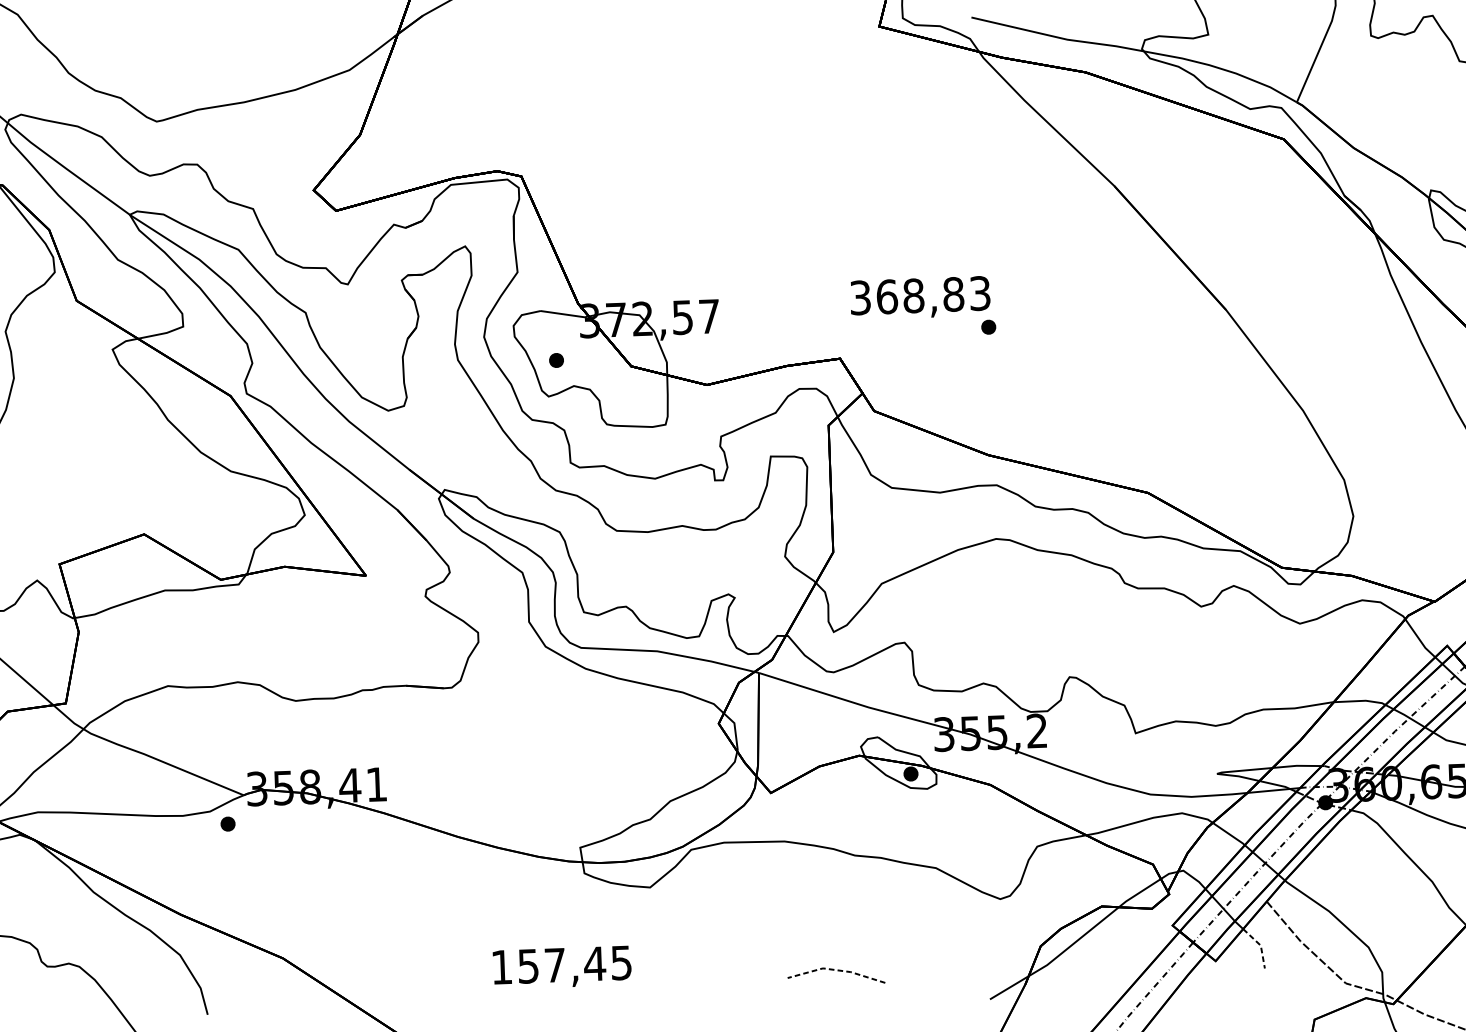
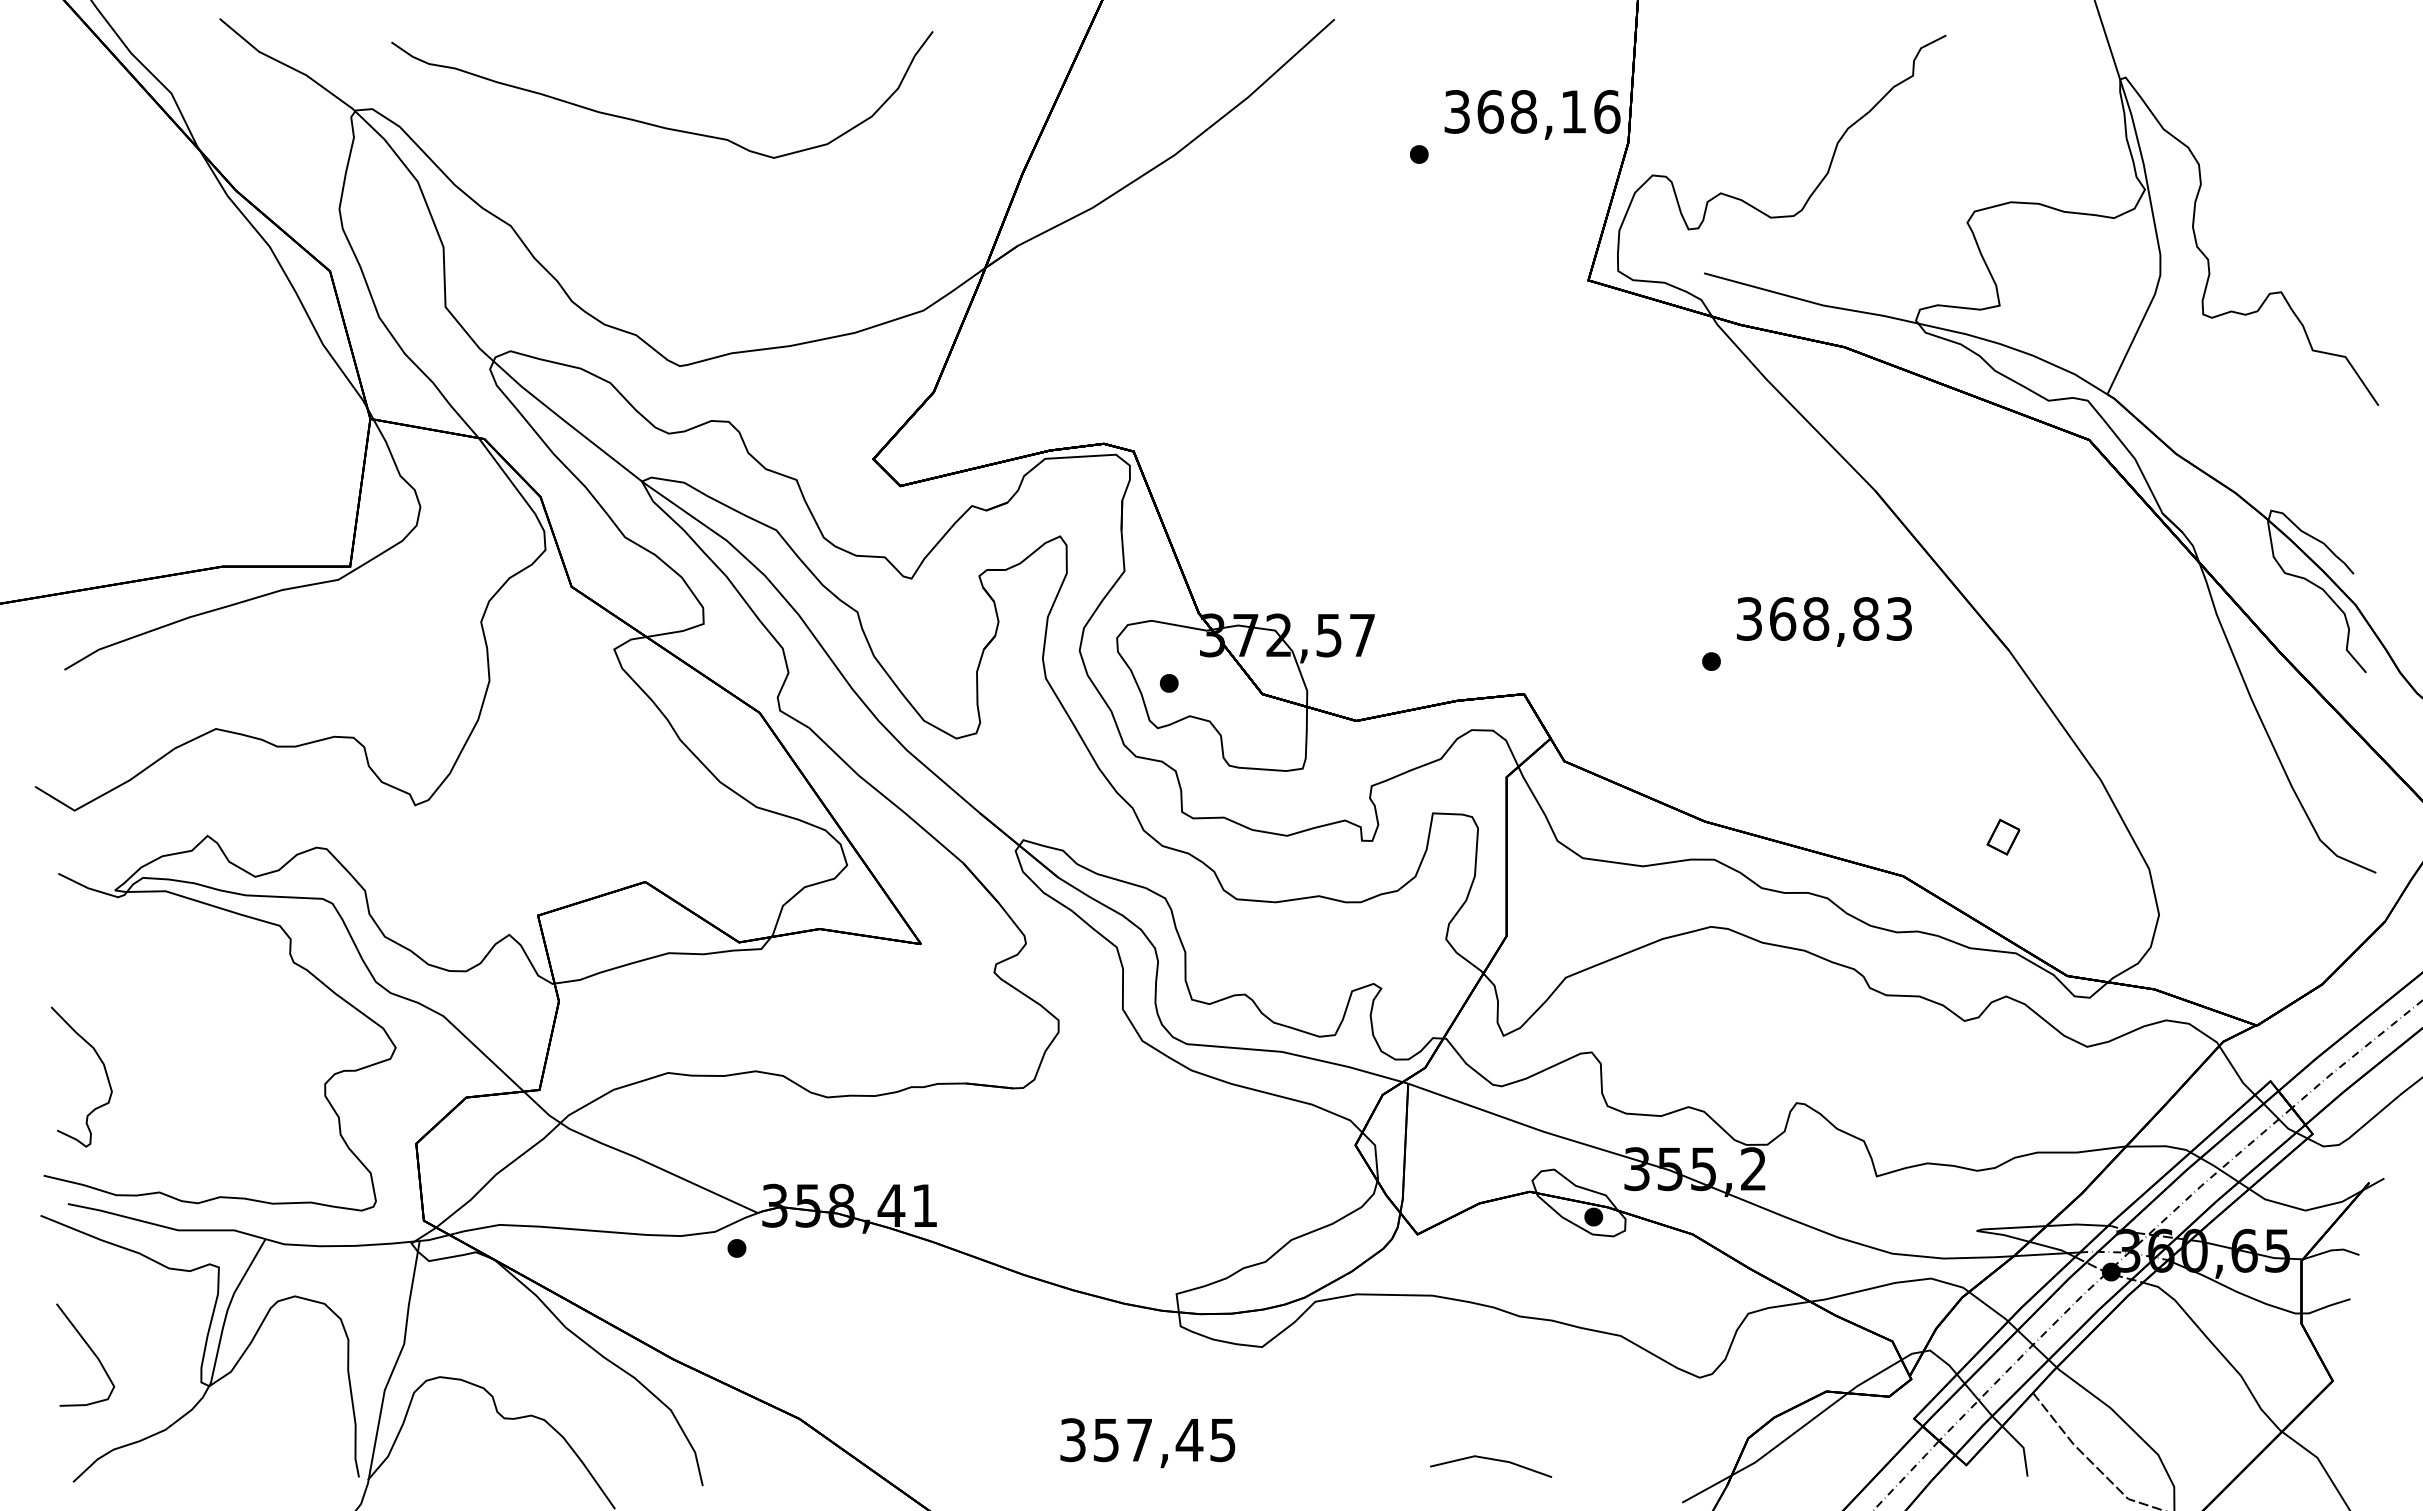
text: (920, 297) -> (1824, 621), moved
part: (1226, 459) -> (2003, 837), added
line: (1259, 945) -> (2022, 1447), dashed -> solid
text: (501, 967) -> (1072, 1440), 157,45 -> 357,45
line: (837, 970) -> (1492, 1459), dashed -> solid

